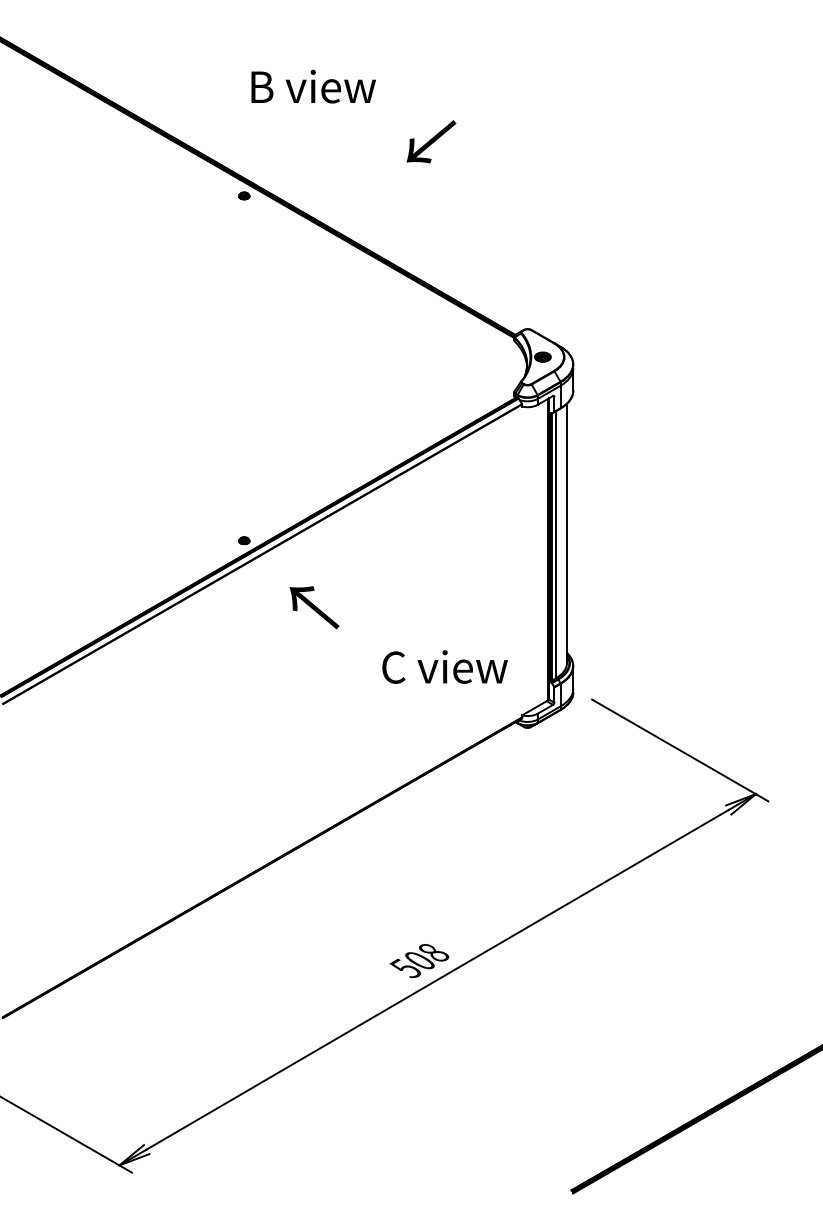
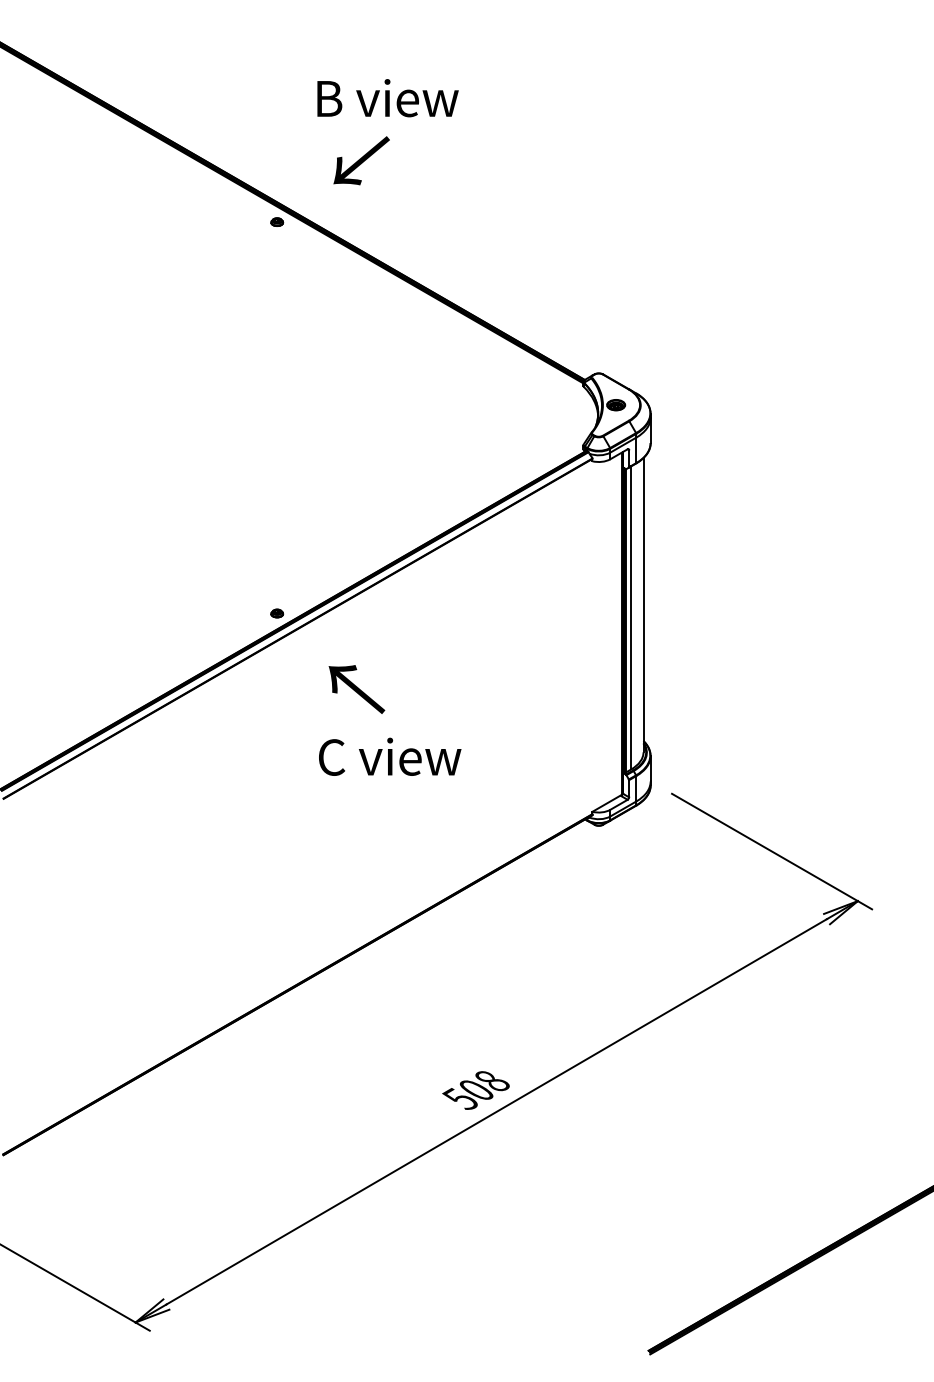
text: (313, 86) -> (387, 98), moved
text: (431, 141) -> (361, 160), moved
text: (445, 666) -> (390, 756), moved

